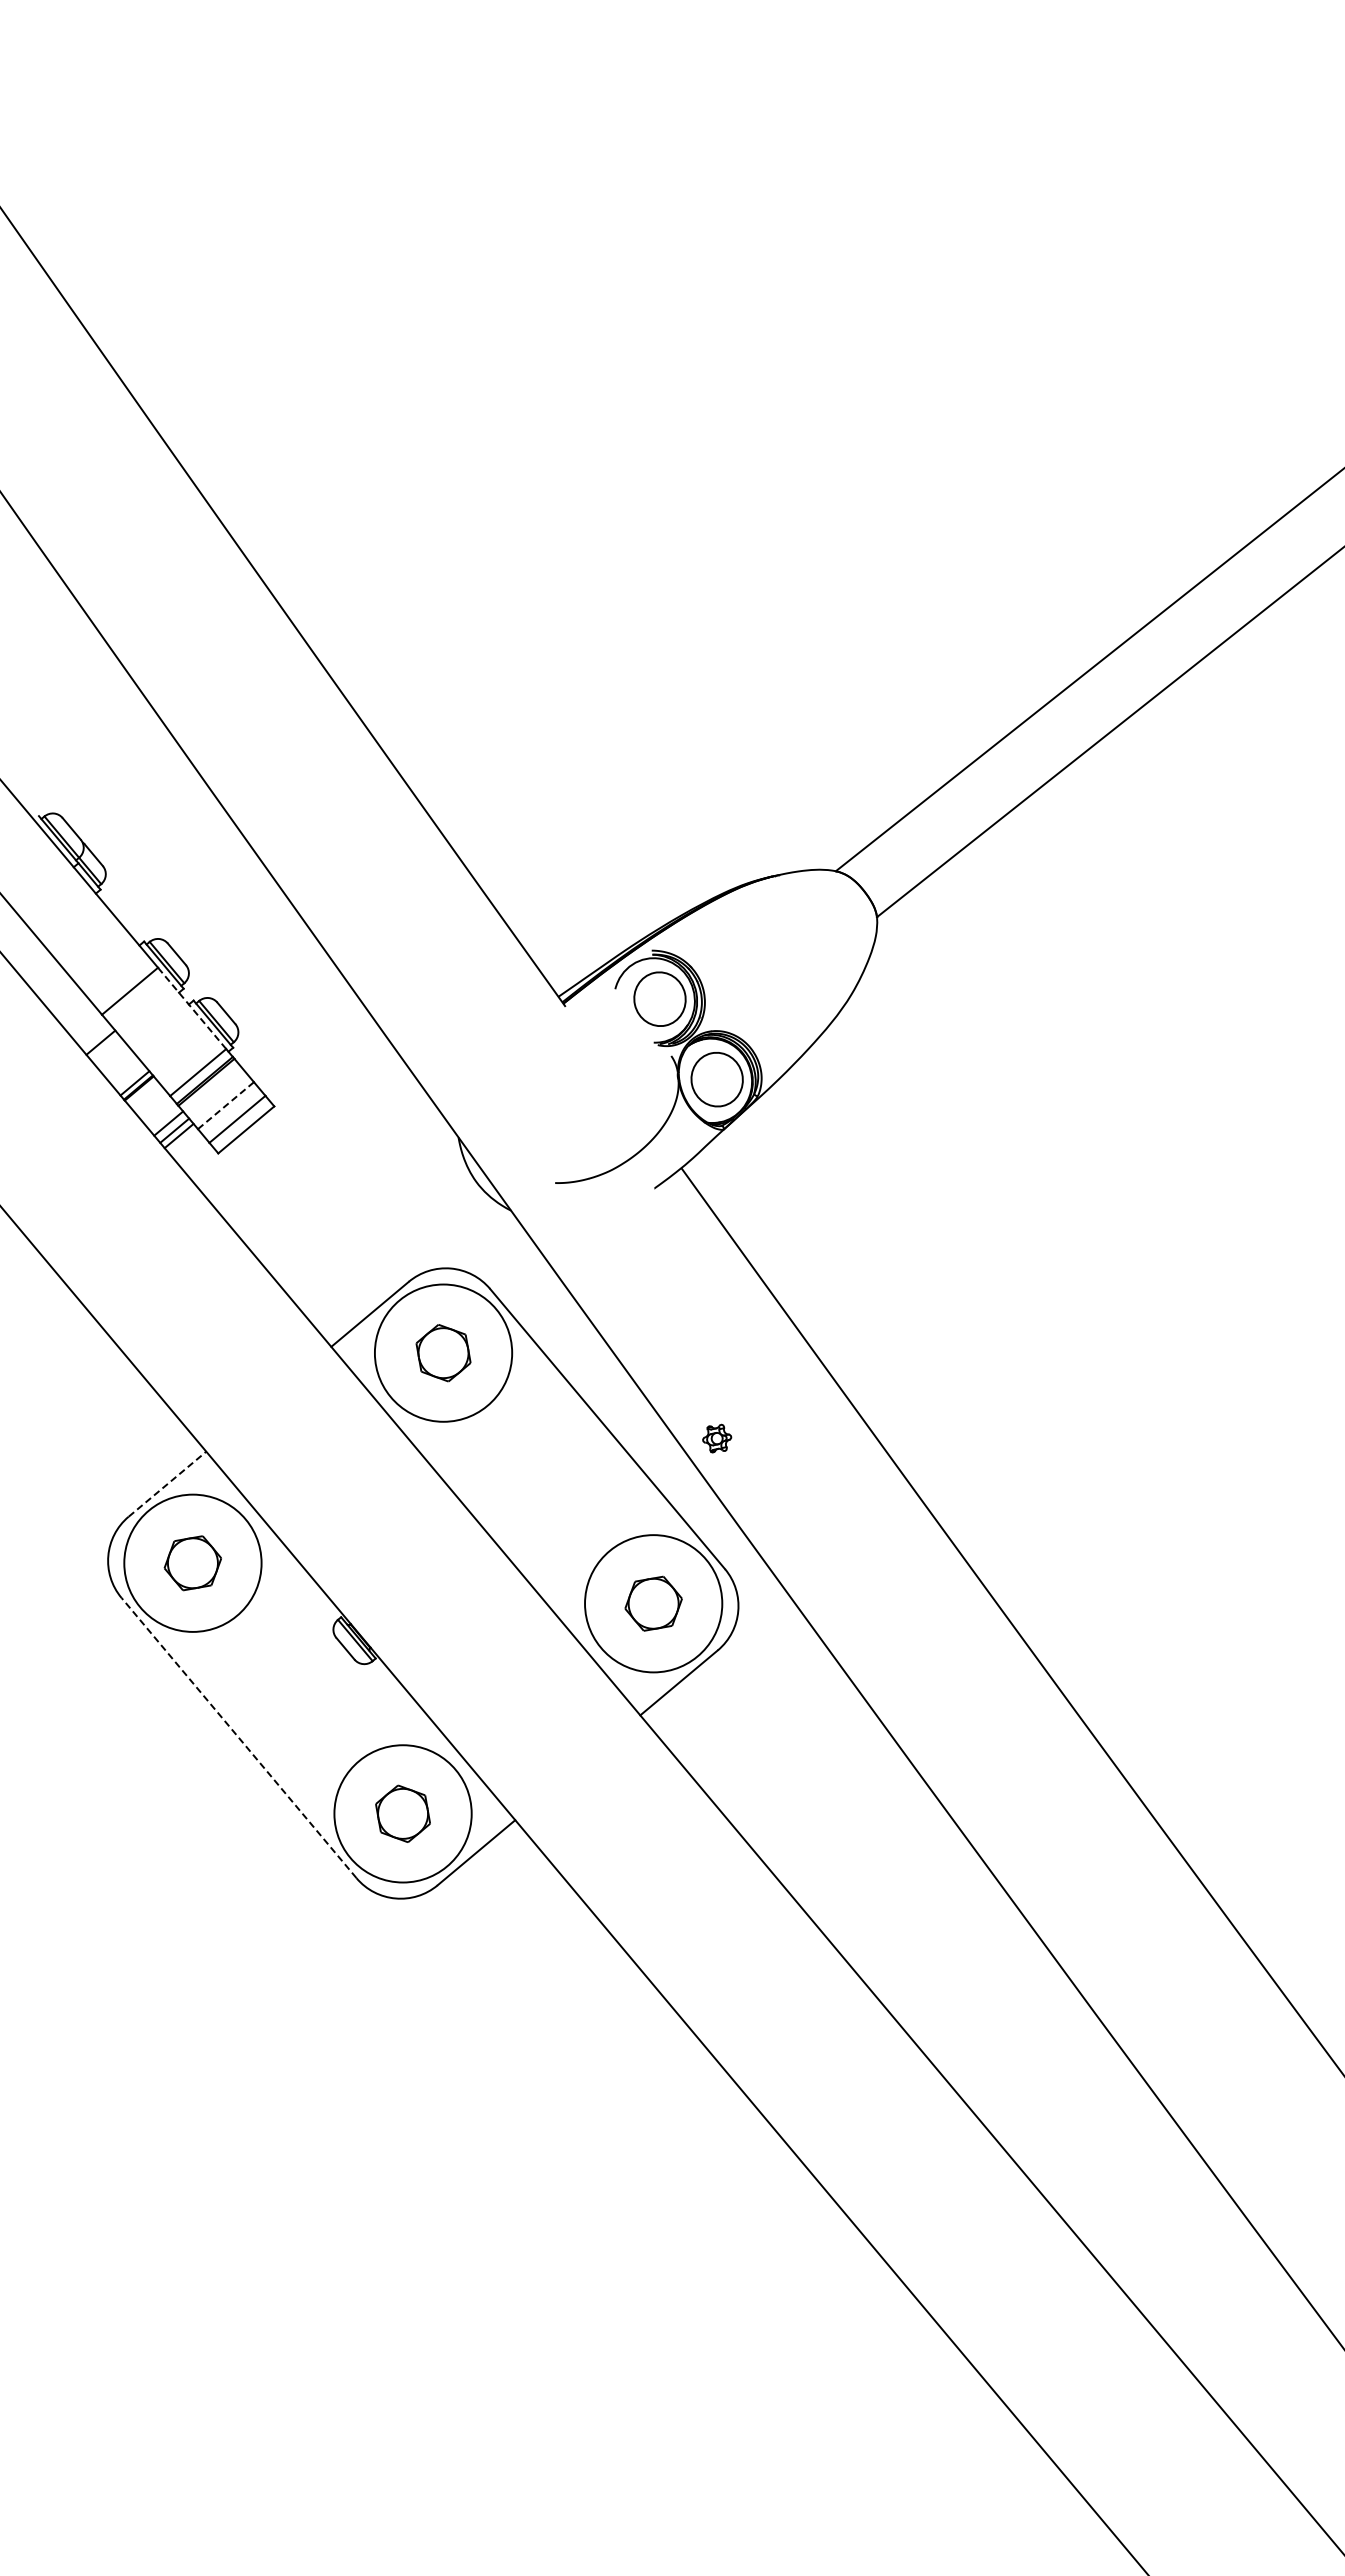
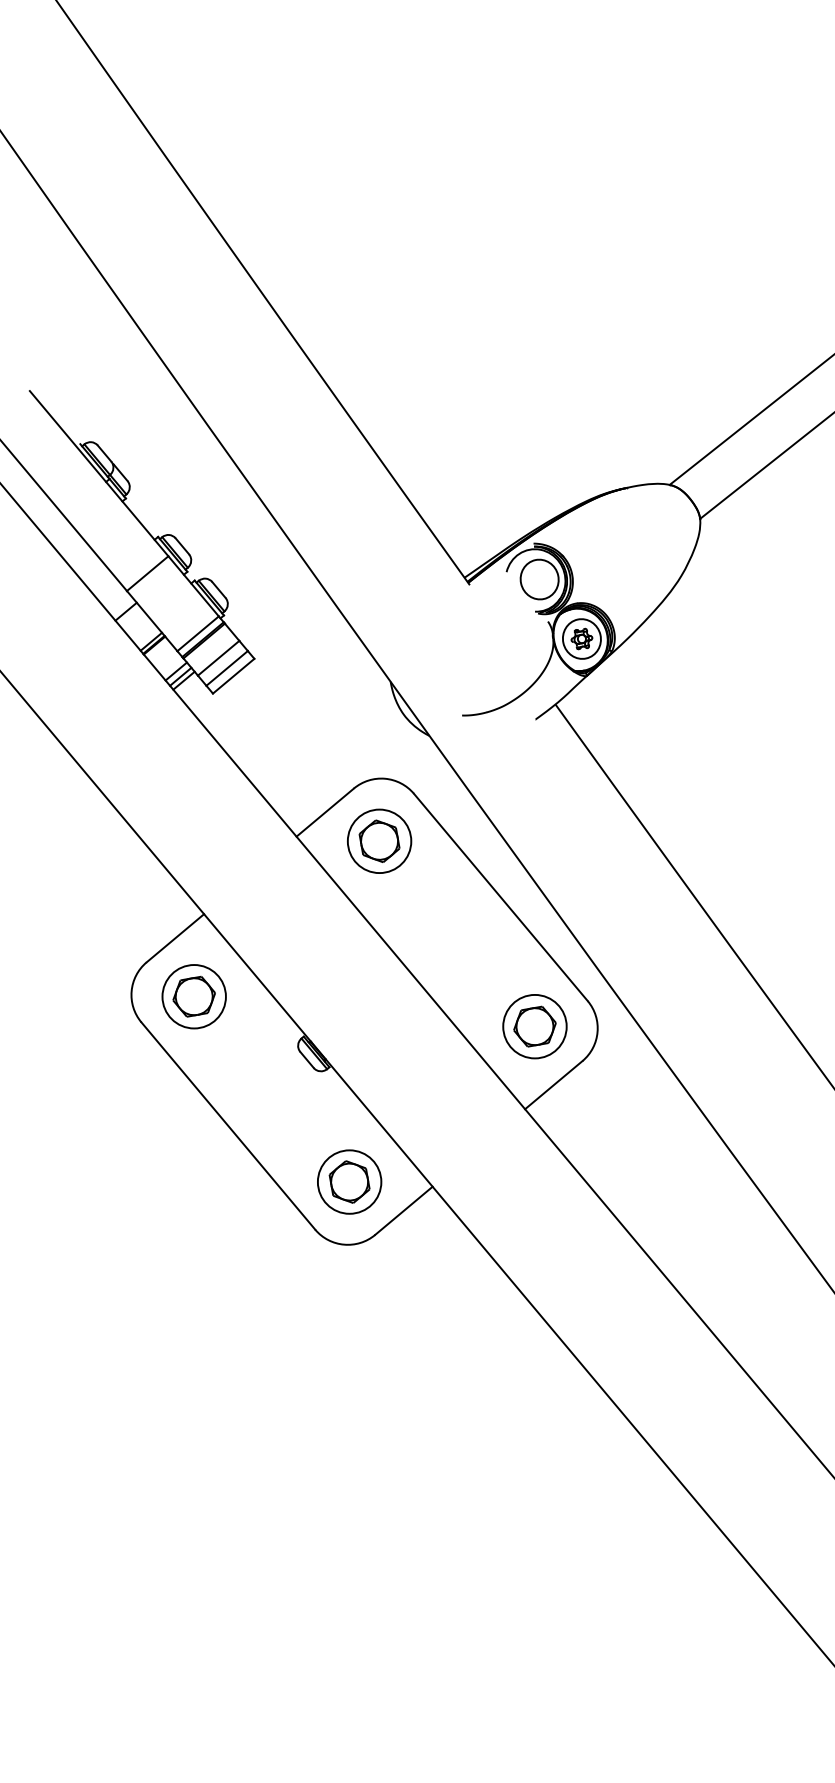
line: (191, 1008) -> (193, 586), dashed -> solid
line: (225, 1105) -> (218, 658), dashed -> solid
circle: (443, 1353) -> (379, 841), size x0.62
part: (717, 1438) -> (582, 638), moved
line: (167, 1484) -> (175, 938), dashed -> solid
circle: (192, 1563) -> (193, 996), size x0.62
circle: (653, 1603) -> (534, 1026), size x0.62
line: (239, 1738) -> (228, 1126), dashed -> solid
circle: (402, 1813) -> (349, 1181), size x0.62

